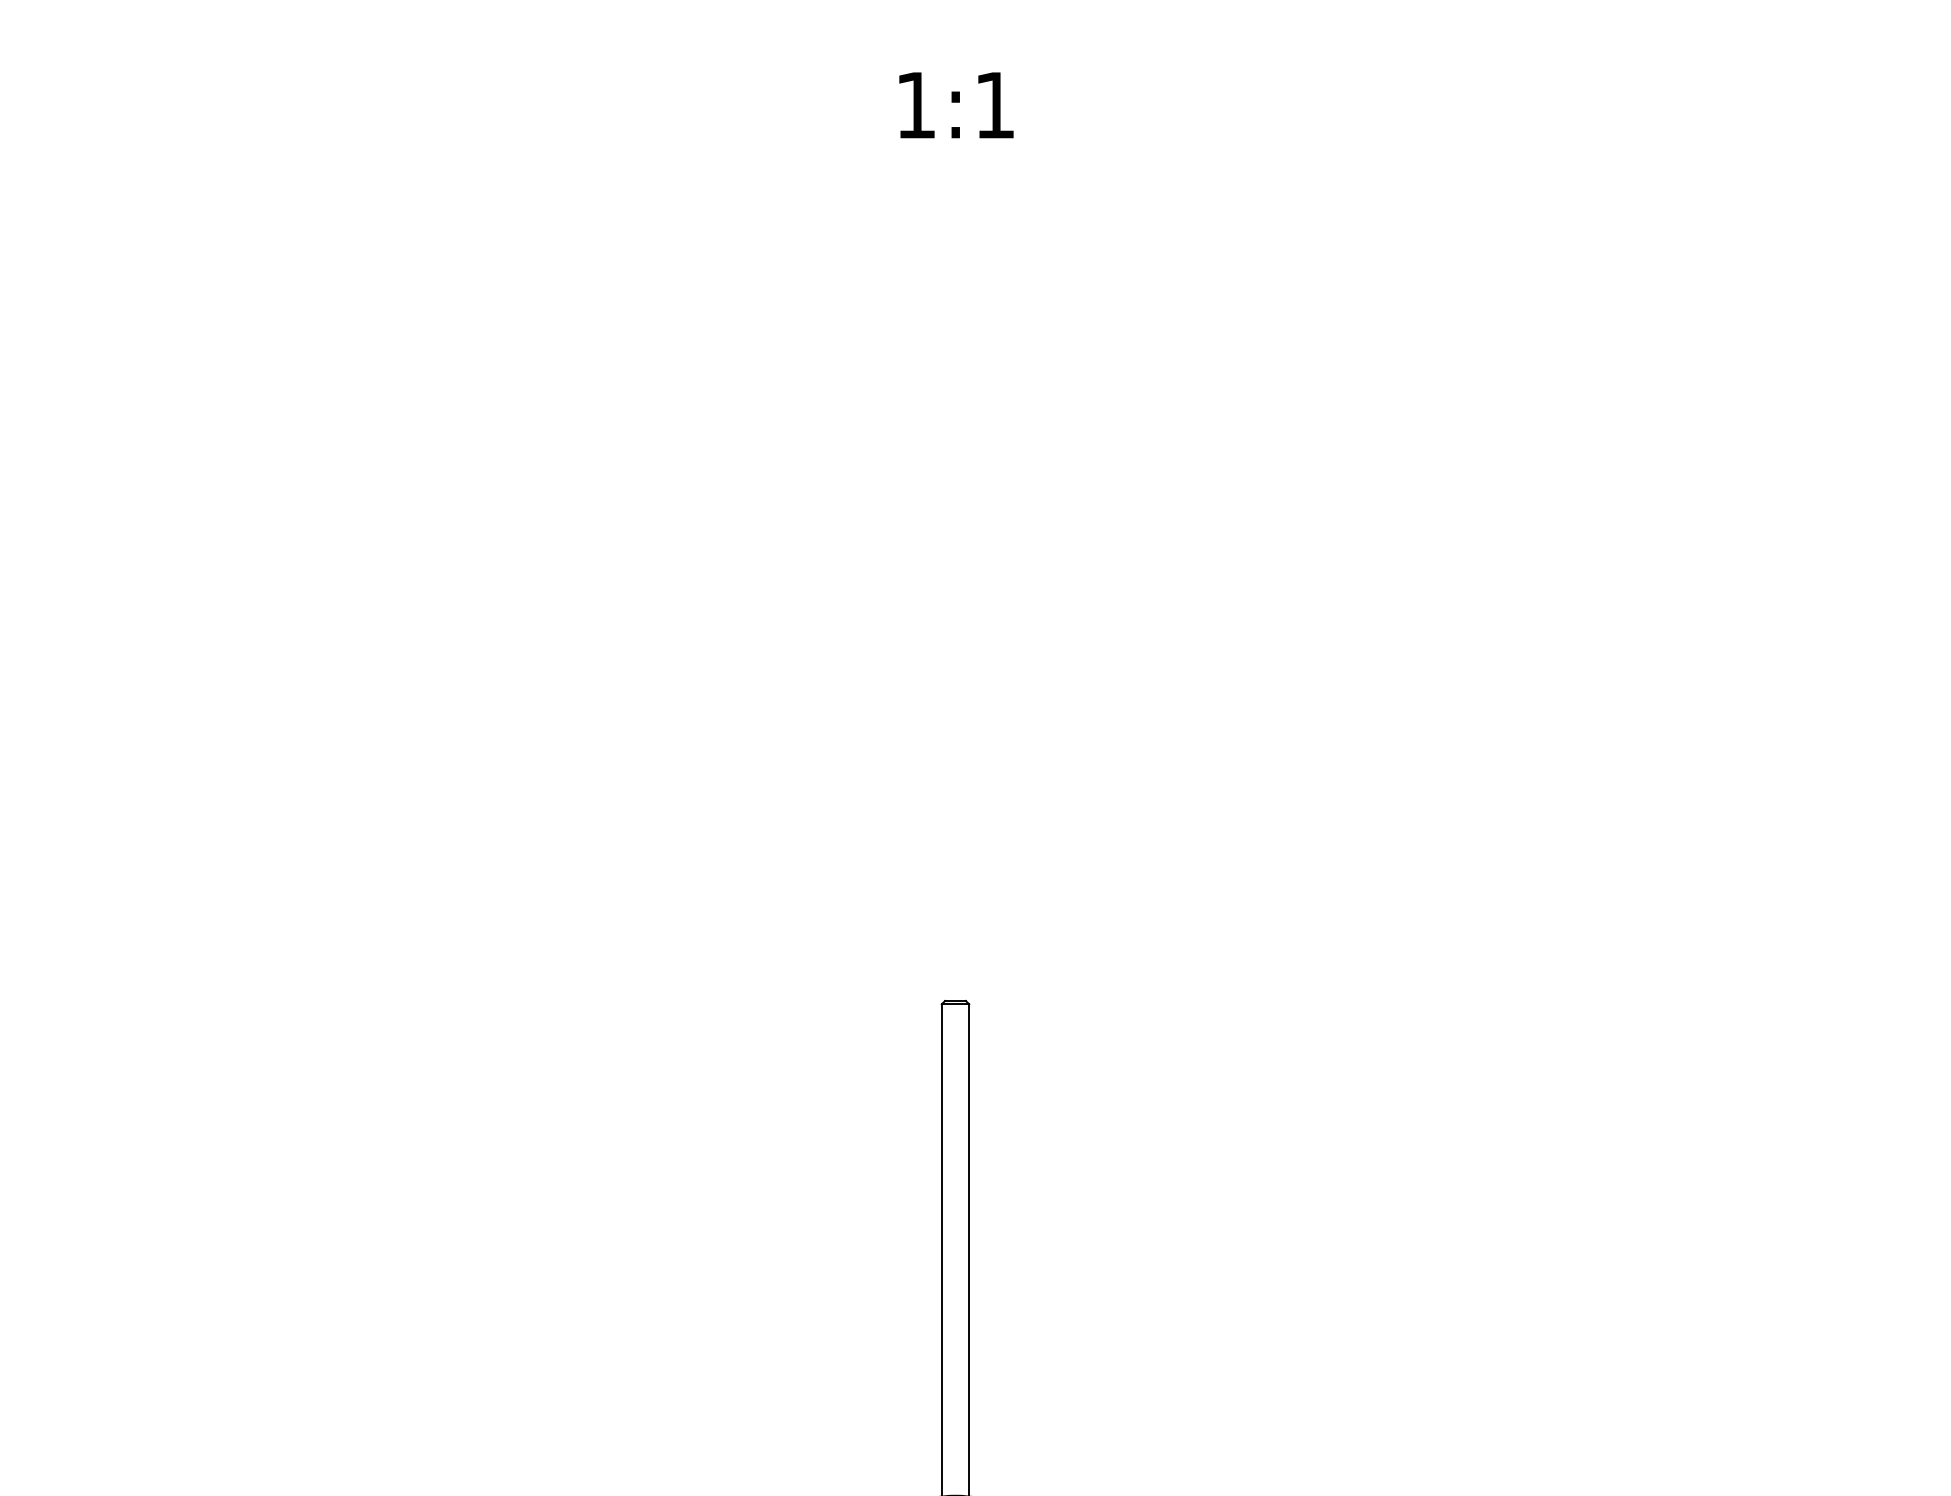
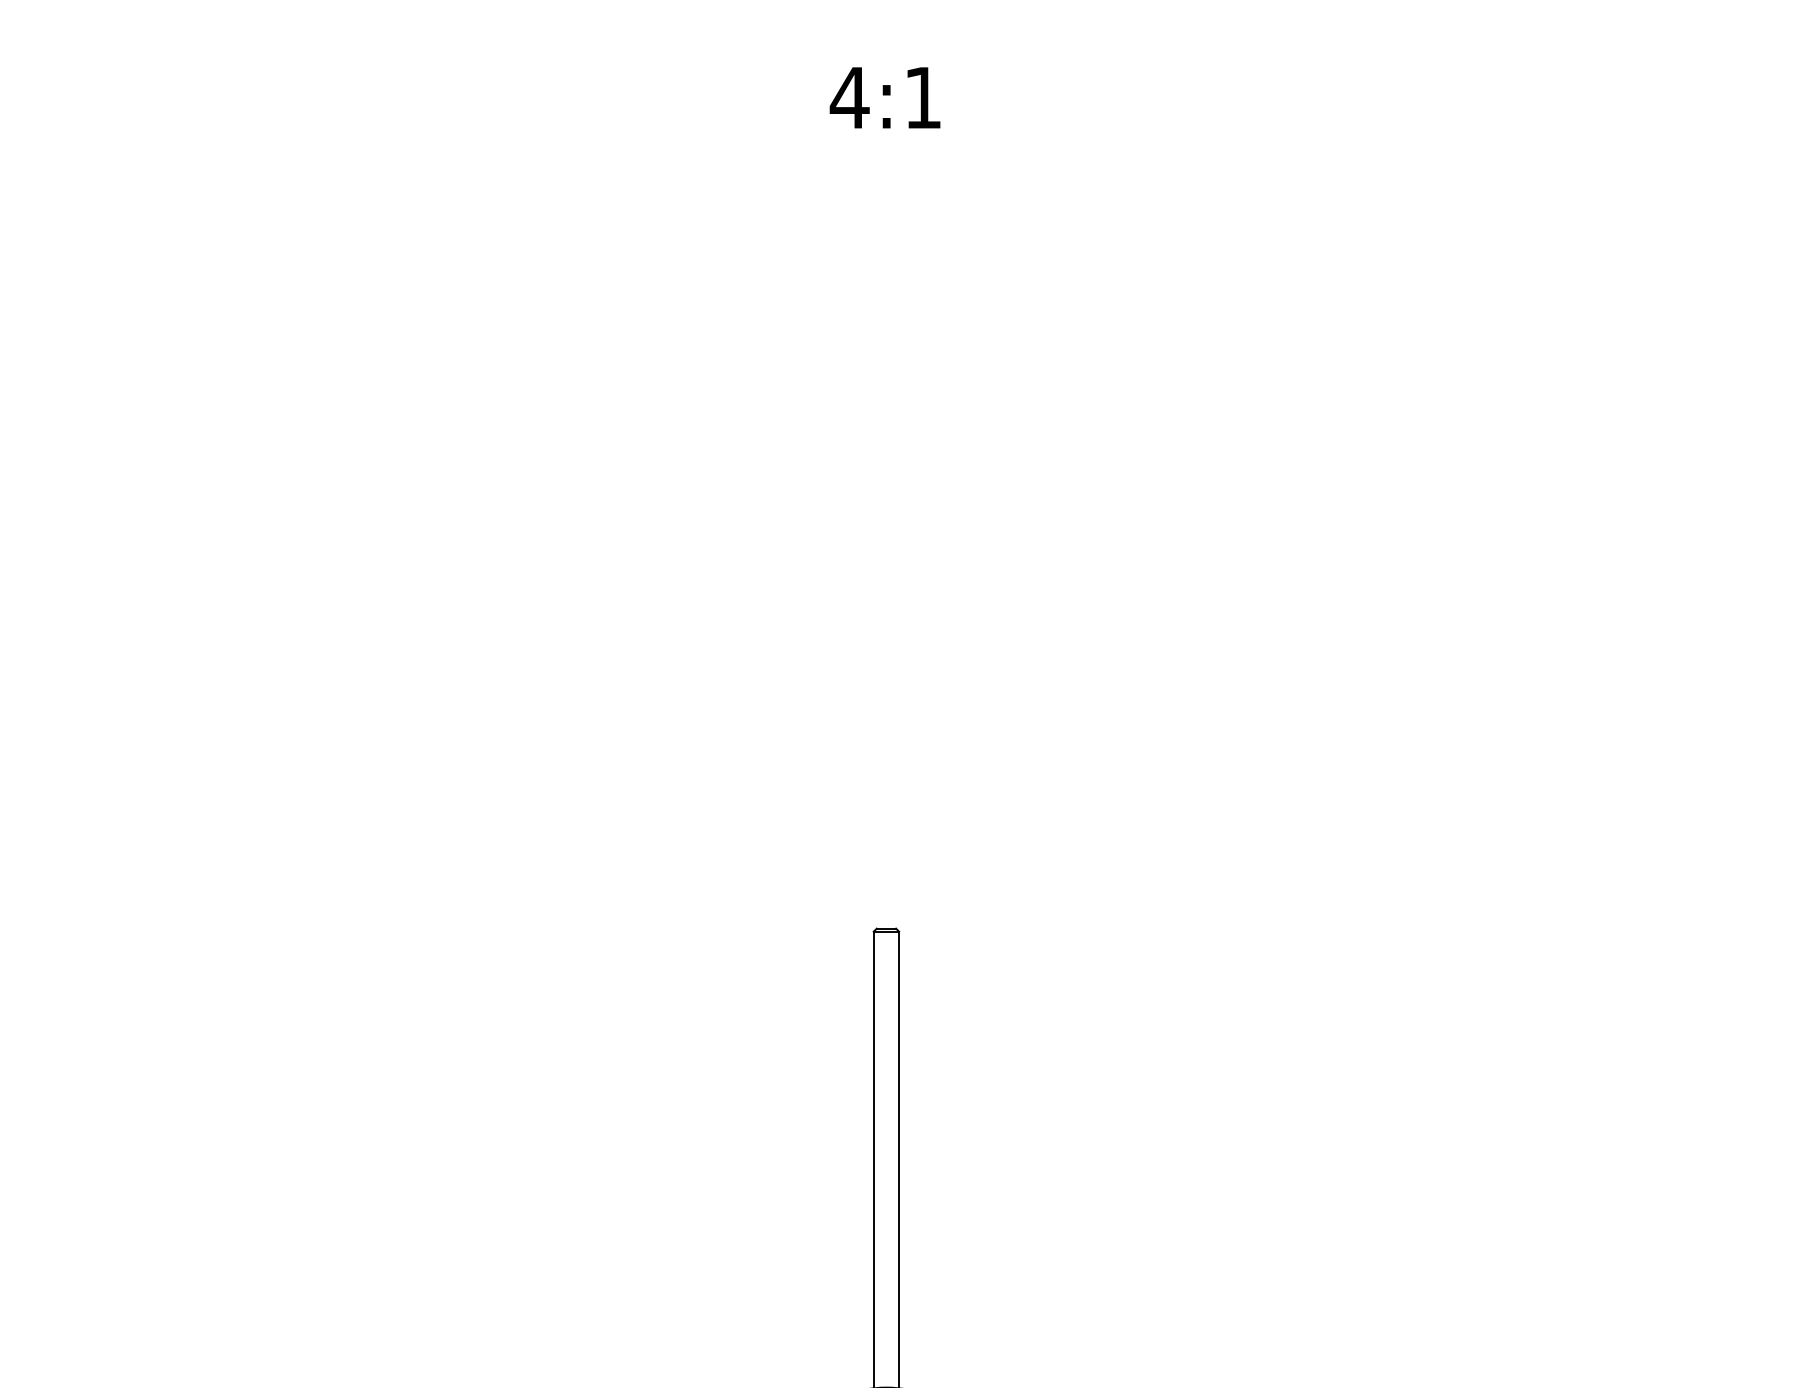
text: (915, 105) -> (849, 98), 1:1 -> 4:1

